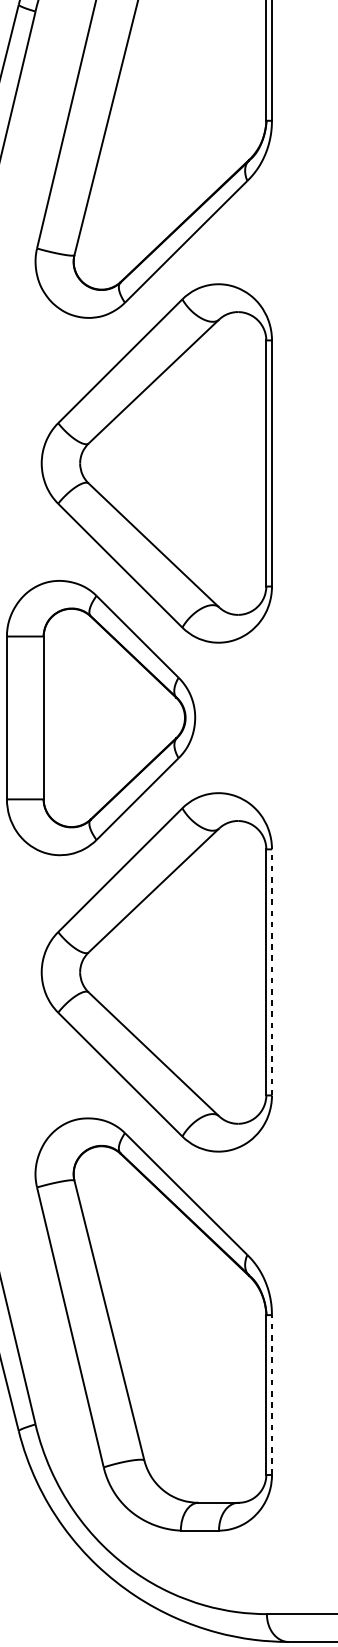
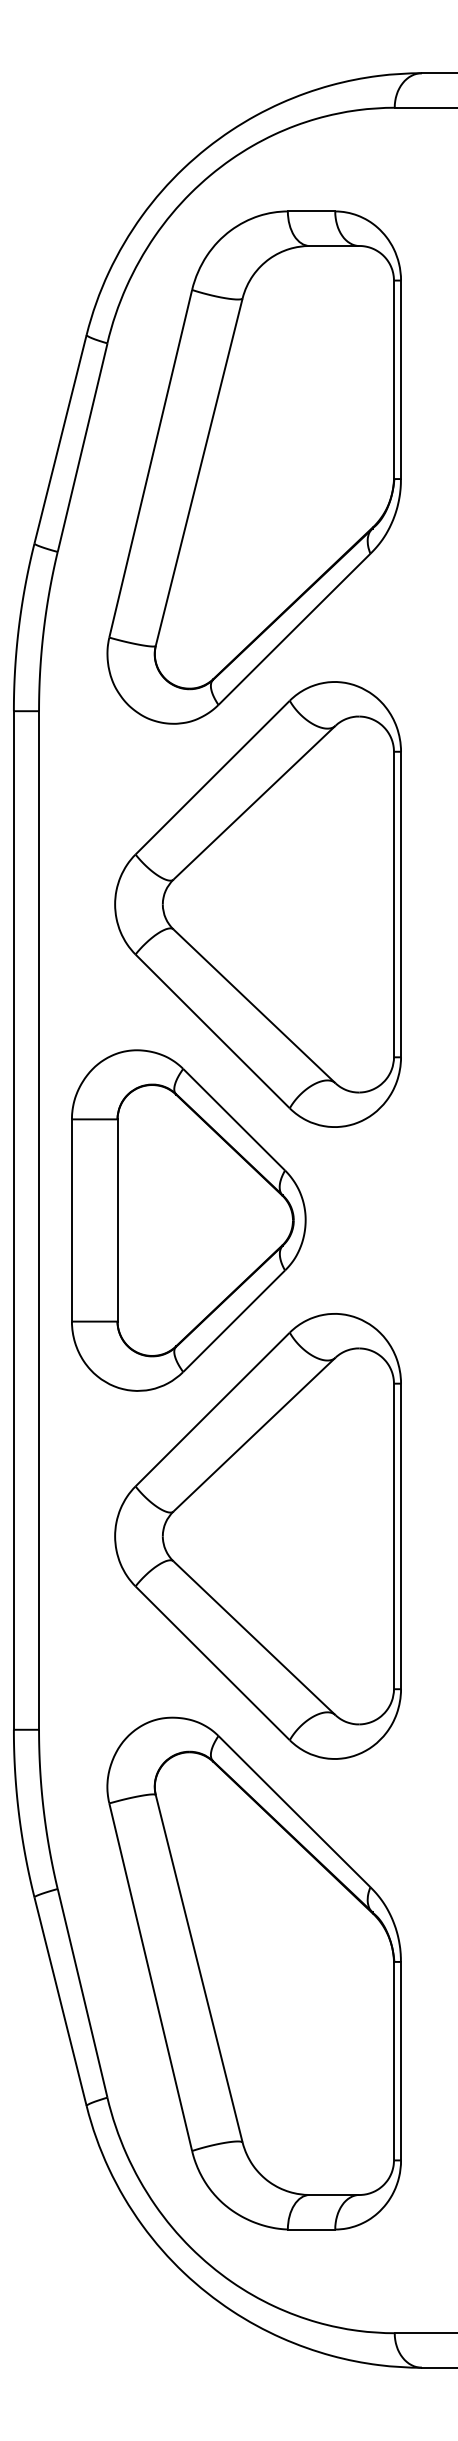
line: (272, 972) -> (401, 1536), dashed -> solid
line: (272, 1394) -> (401, 2060), dashed -> solid

